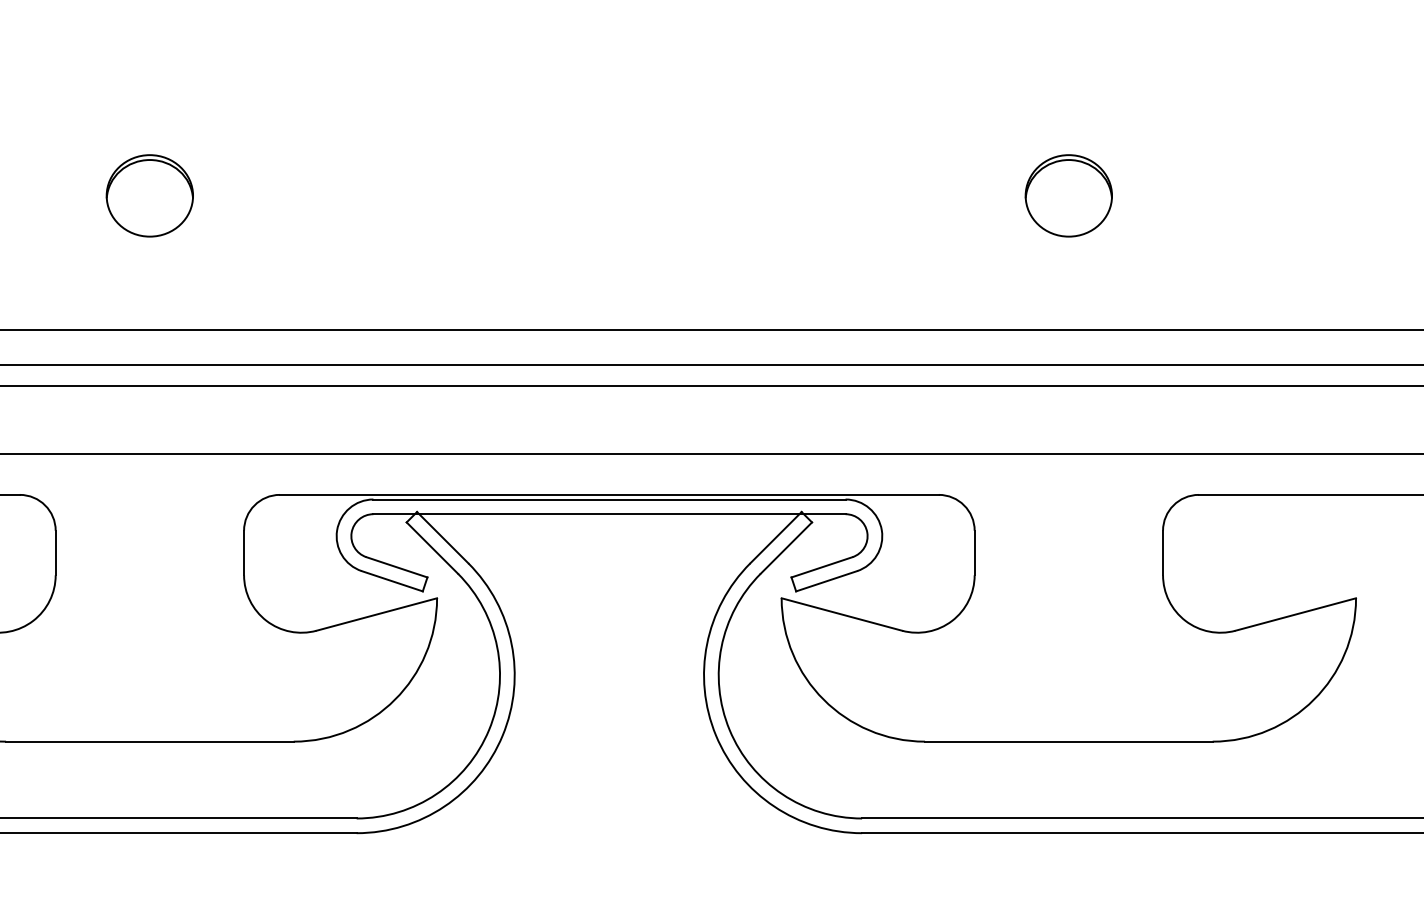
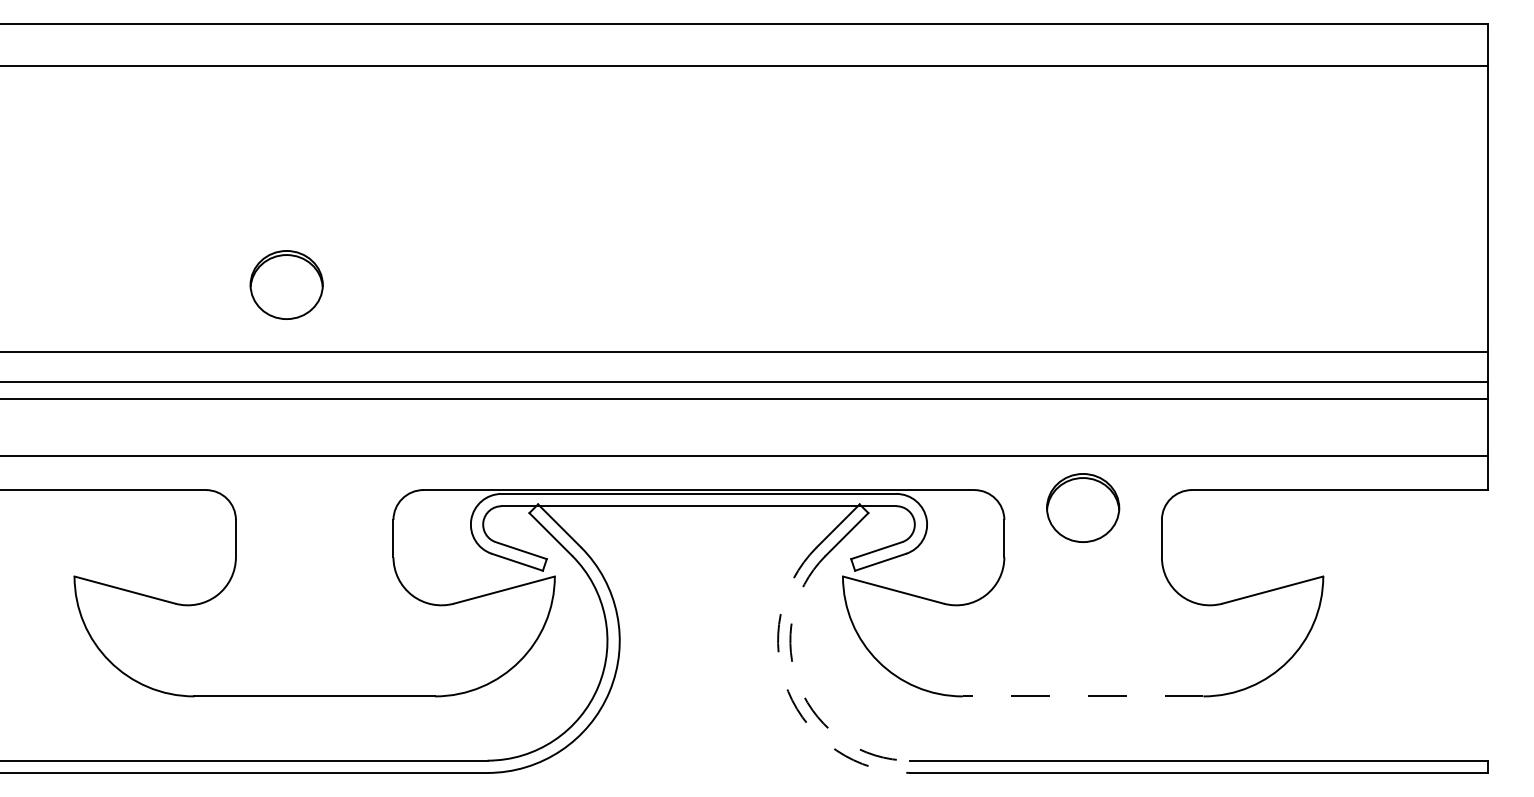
part: (149, 195) -> (286, 284), moved
part: (1069, 195) -> (1083, 507), moved
arc: (729, 729) -> (799, 686), solid -> dashed
arc: (716, 735) -> (788, 691), solid -> dashed
line: (1068, 741) -> (1082, 696), solid -> dashed

